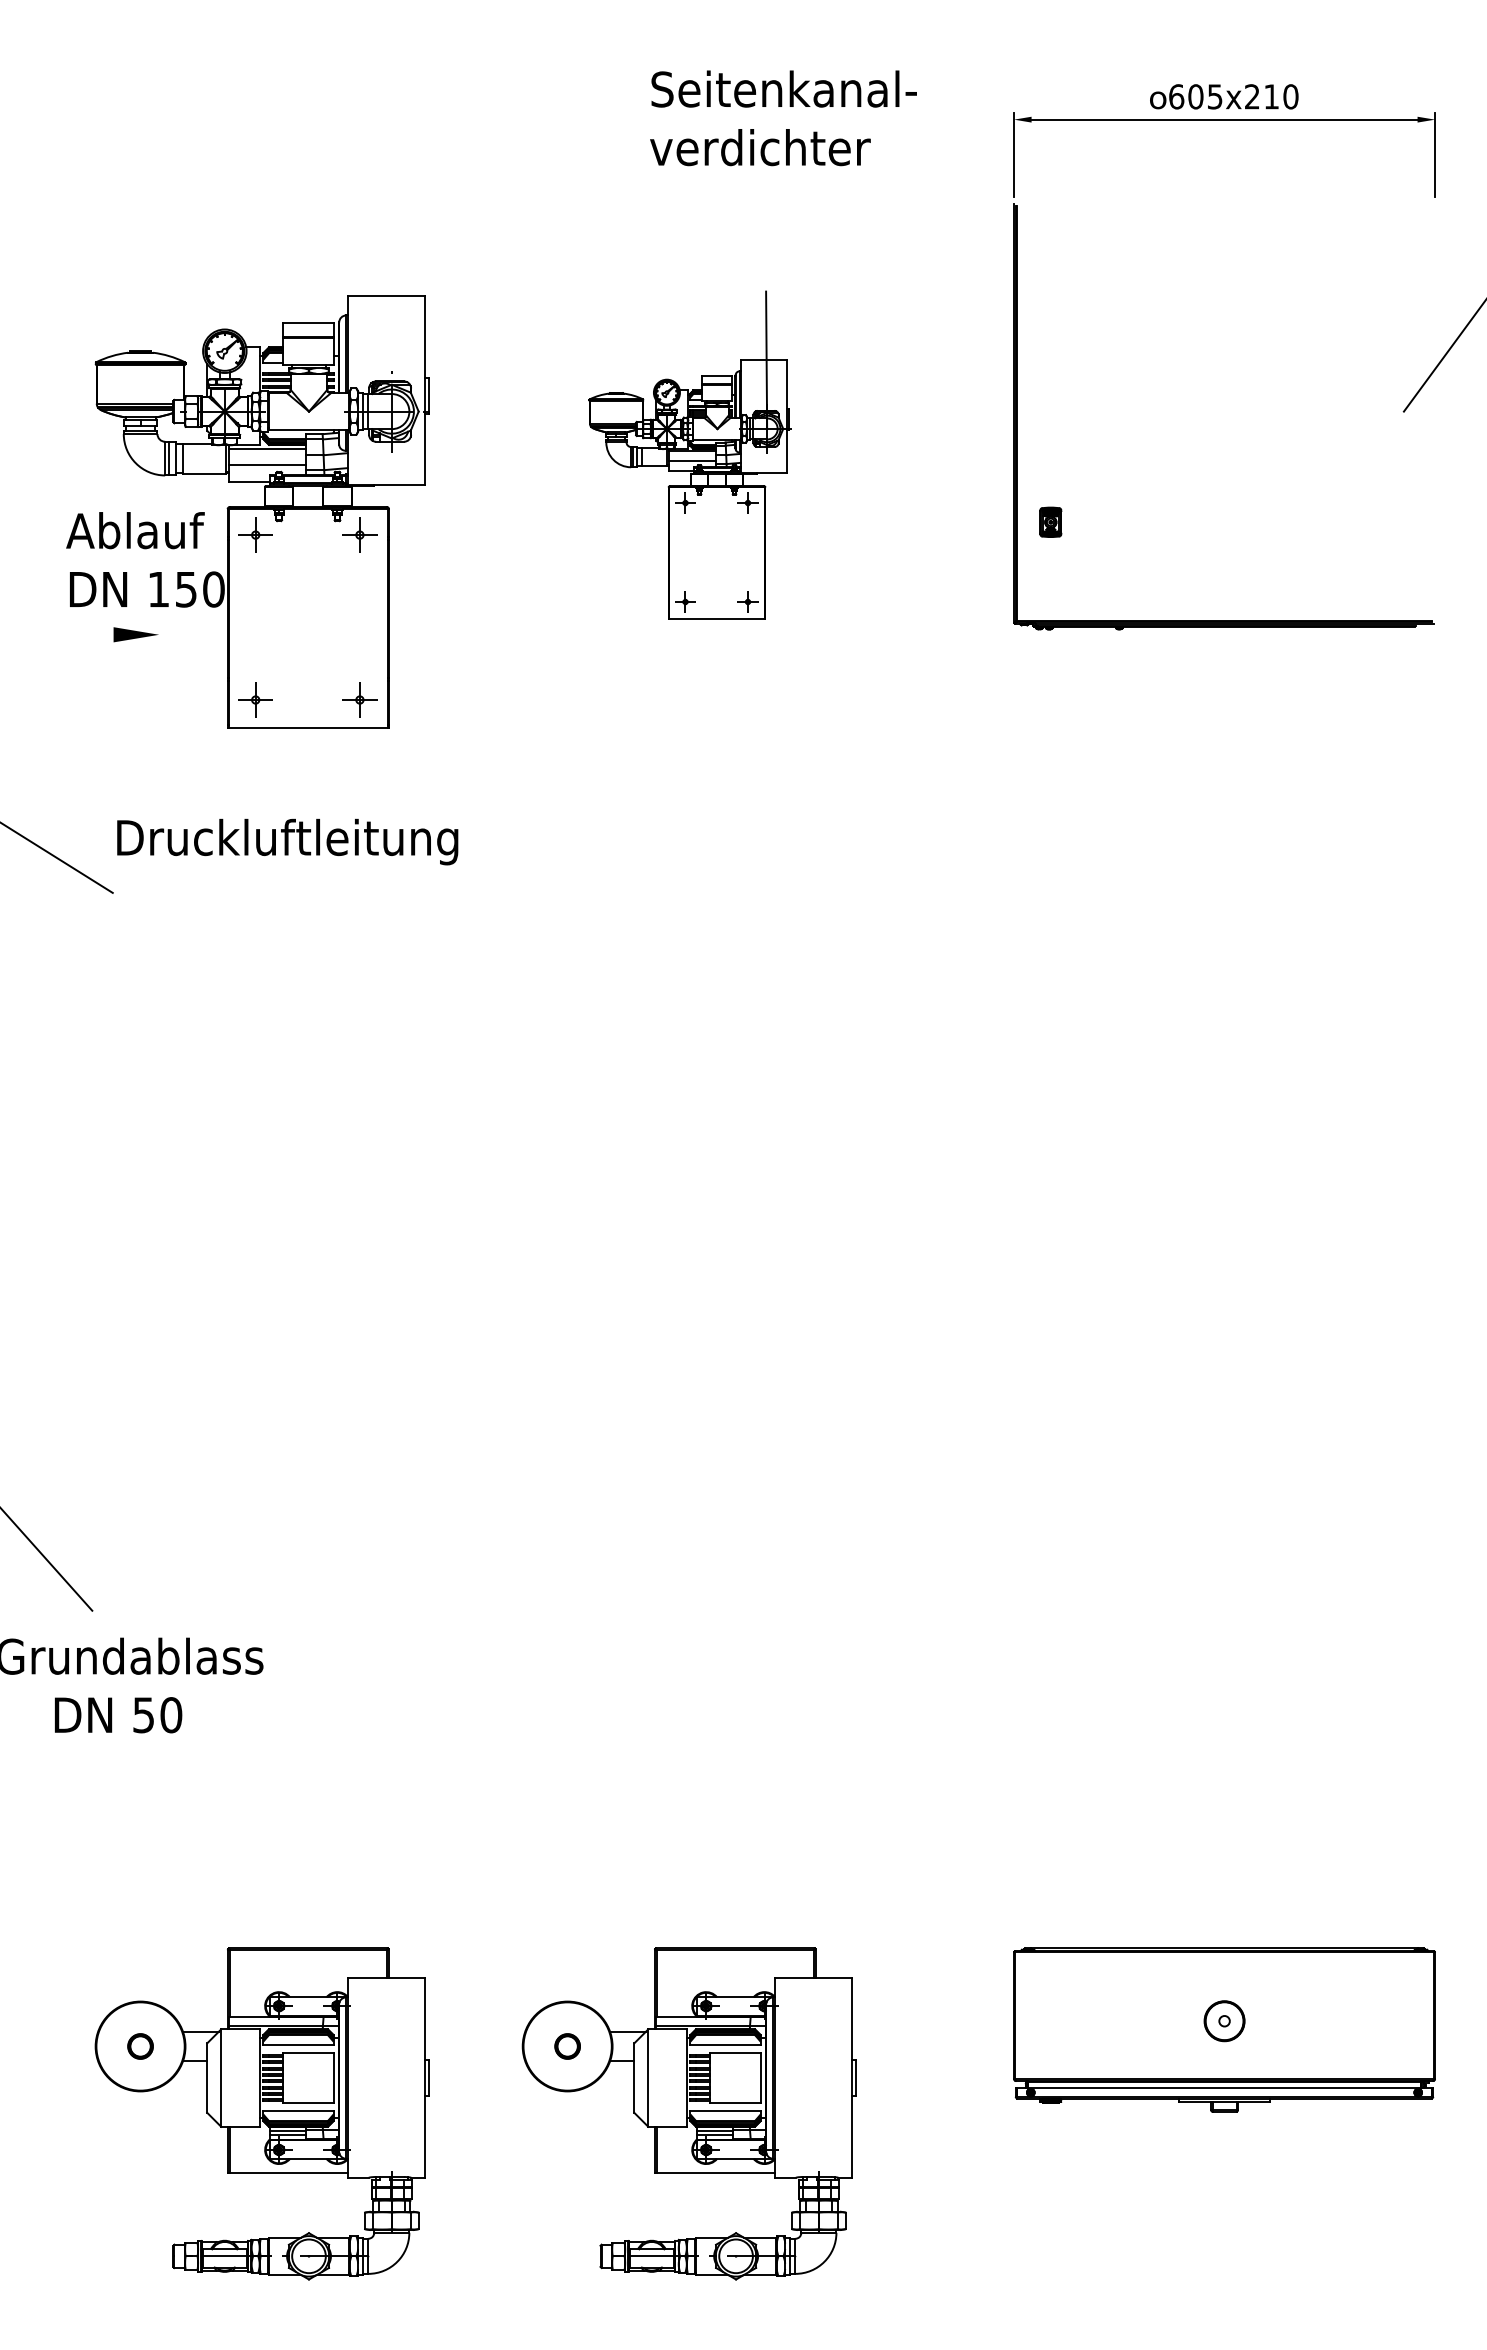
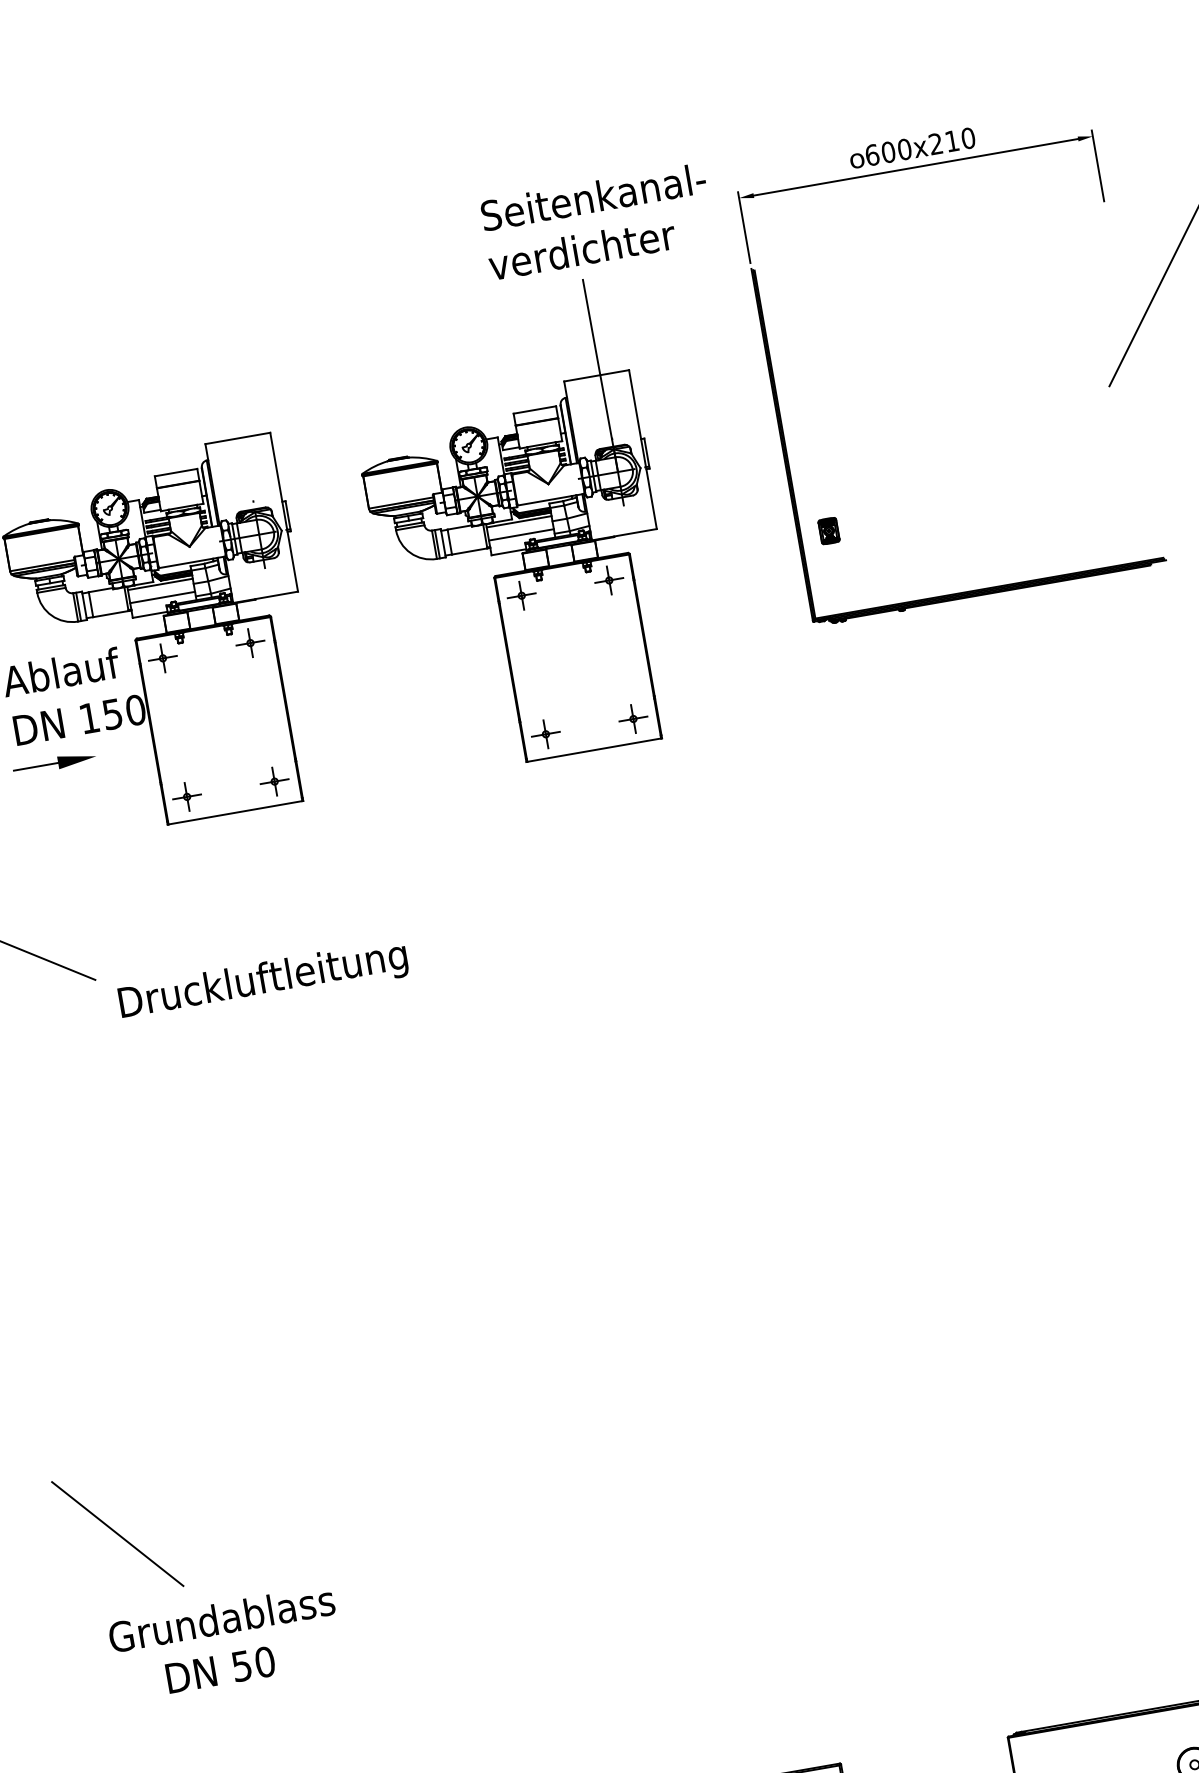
text: (1214, 96) -> (904, 149), 605x210 -> 600x210
text: (783, 118) -> (597, 221), moved
part: (689, 454) -> (515, 527), size x1.67
line: (86, 634) -> (35, 766), added
text: (287, 841) -> (263, 981), moved

